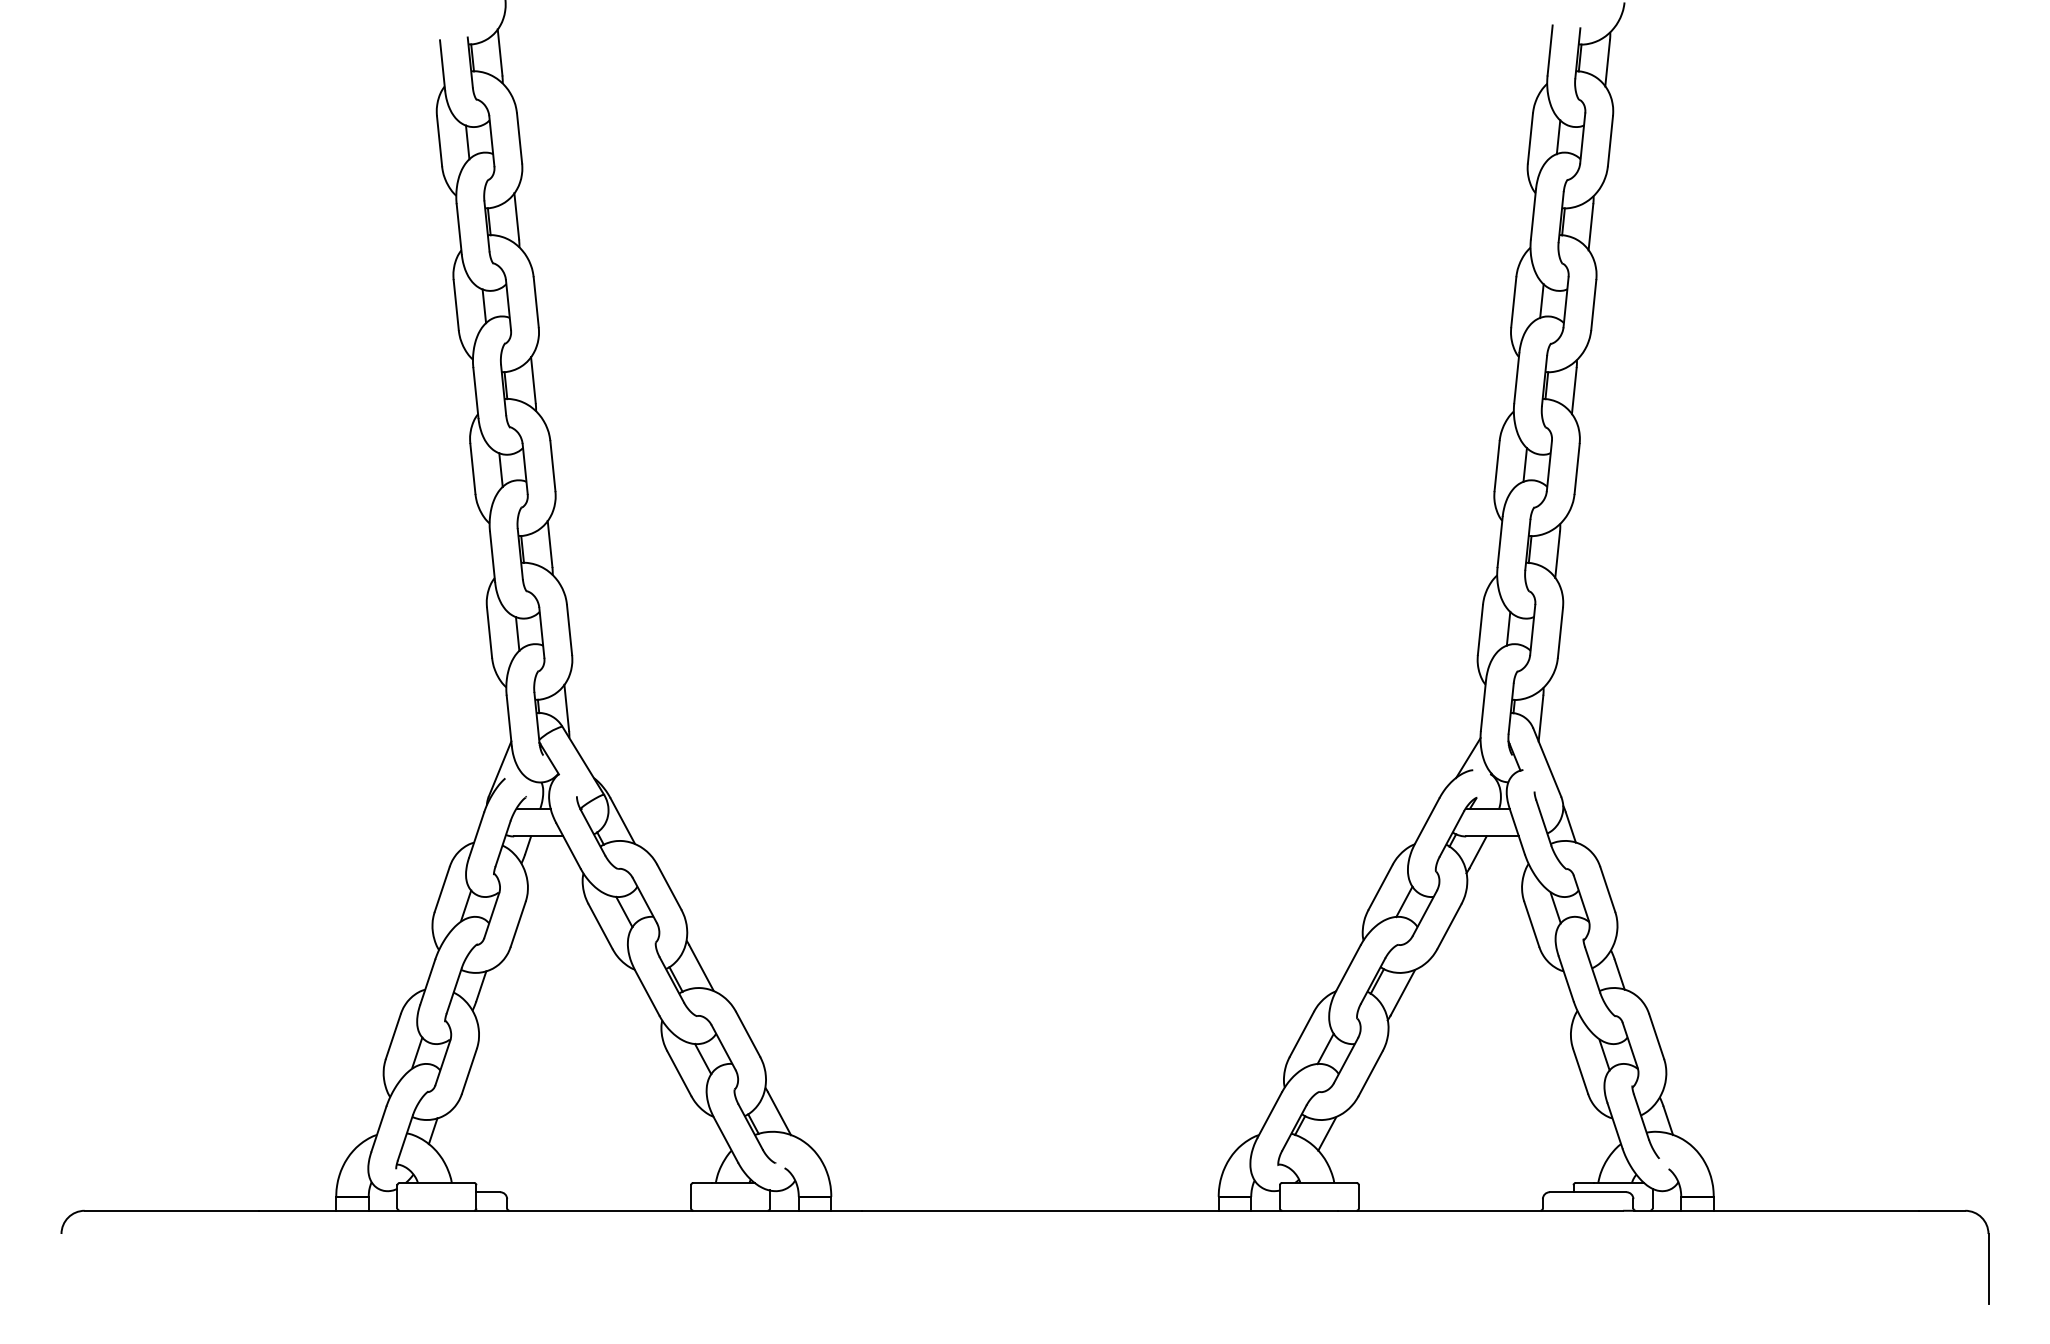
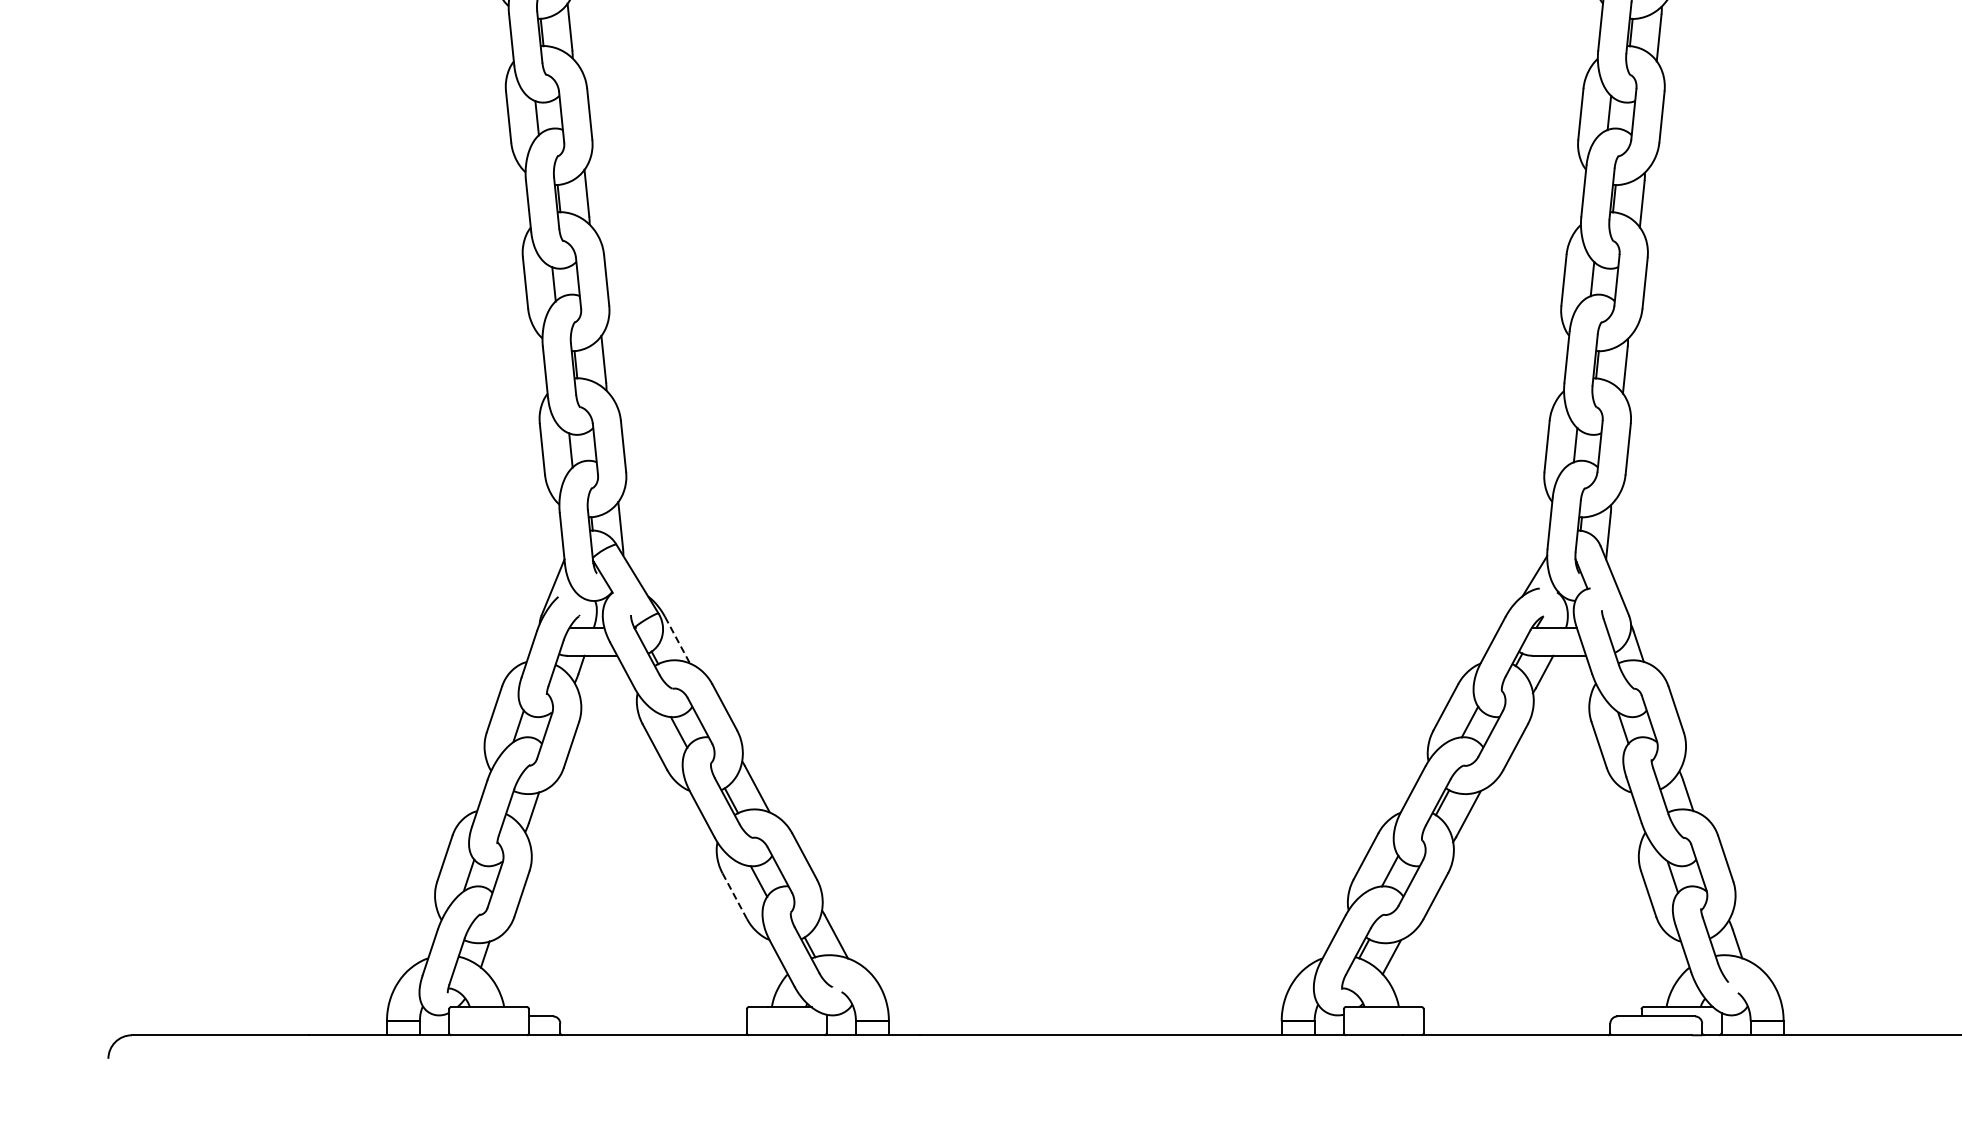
line: (622, 820) -> (677, 639), solid -> dashed
line: (679, 1074) -> (735, 897), solid -> dashed

